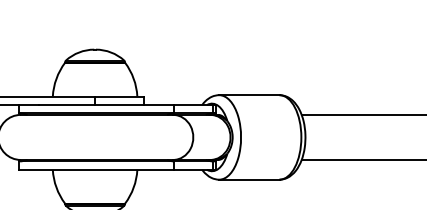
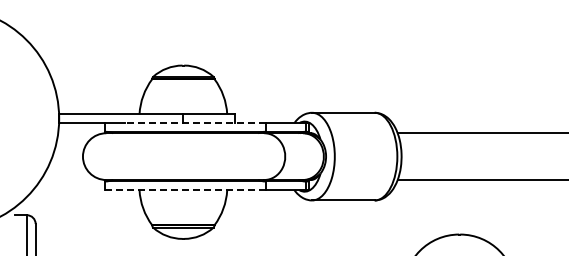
line: (105, 105) -> (194, 123), solid -> dashed
line: (97, 170) -> (185, 190), solid -> dashed

